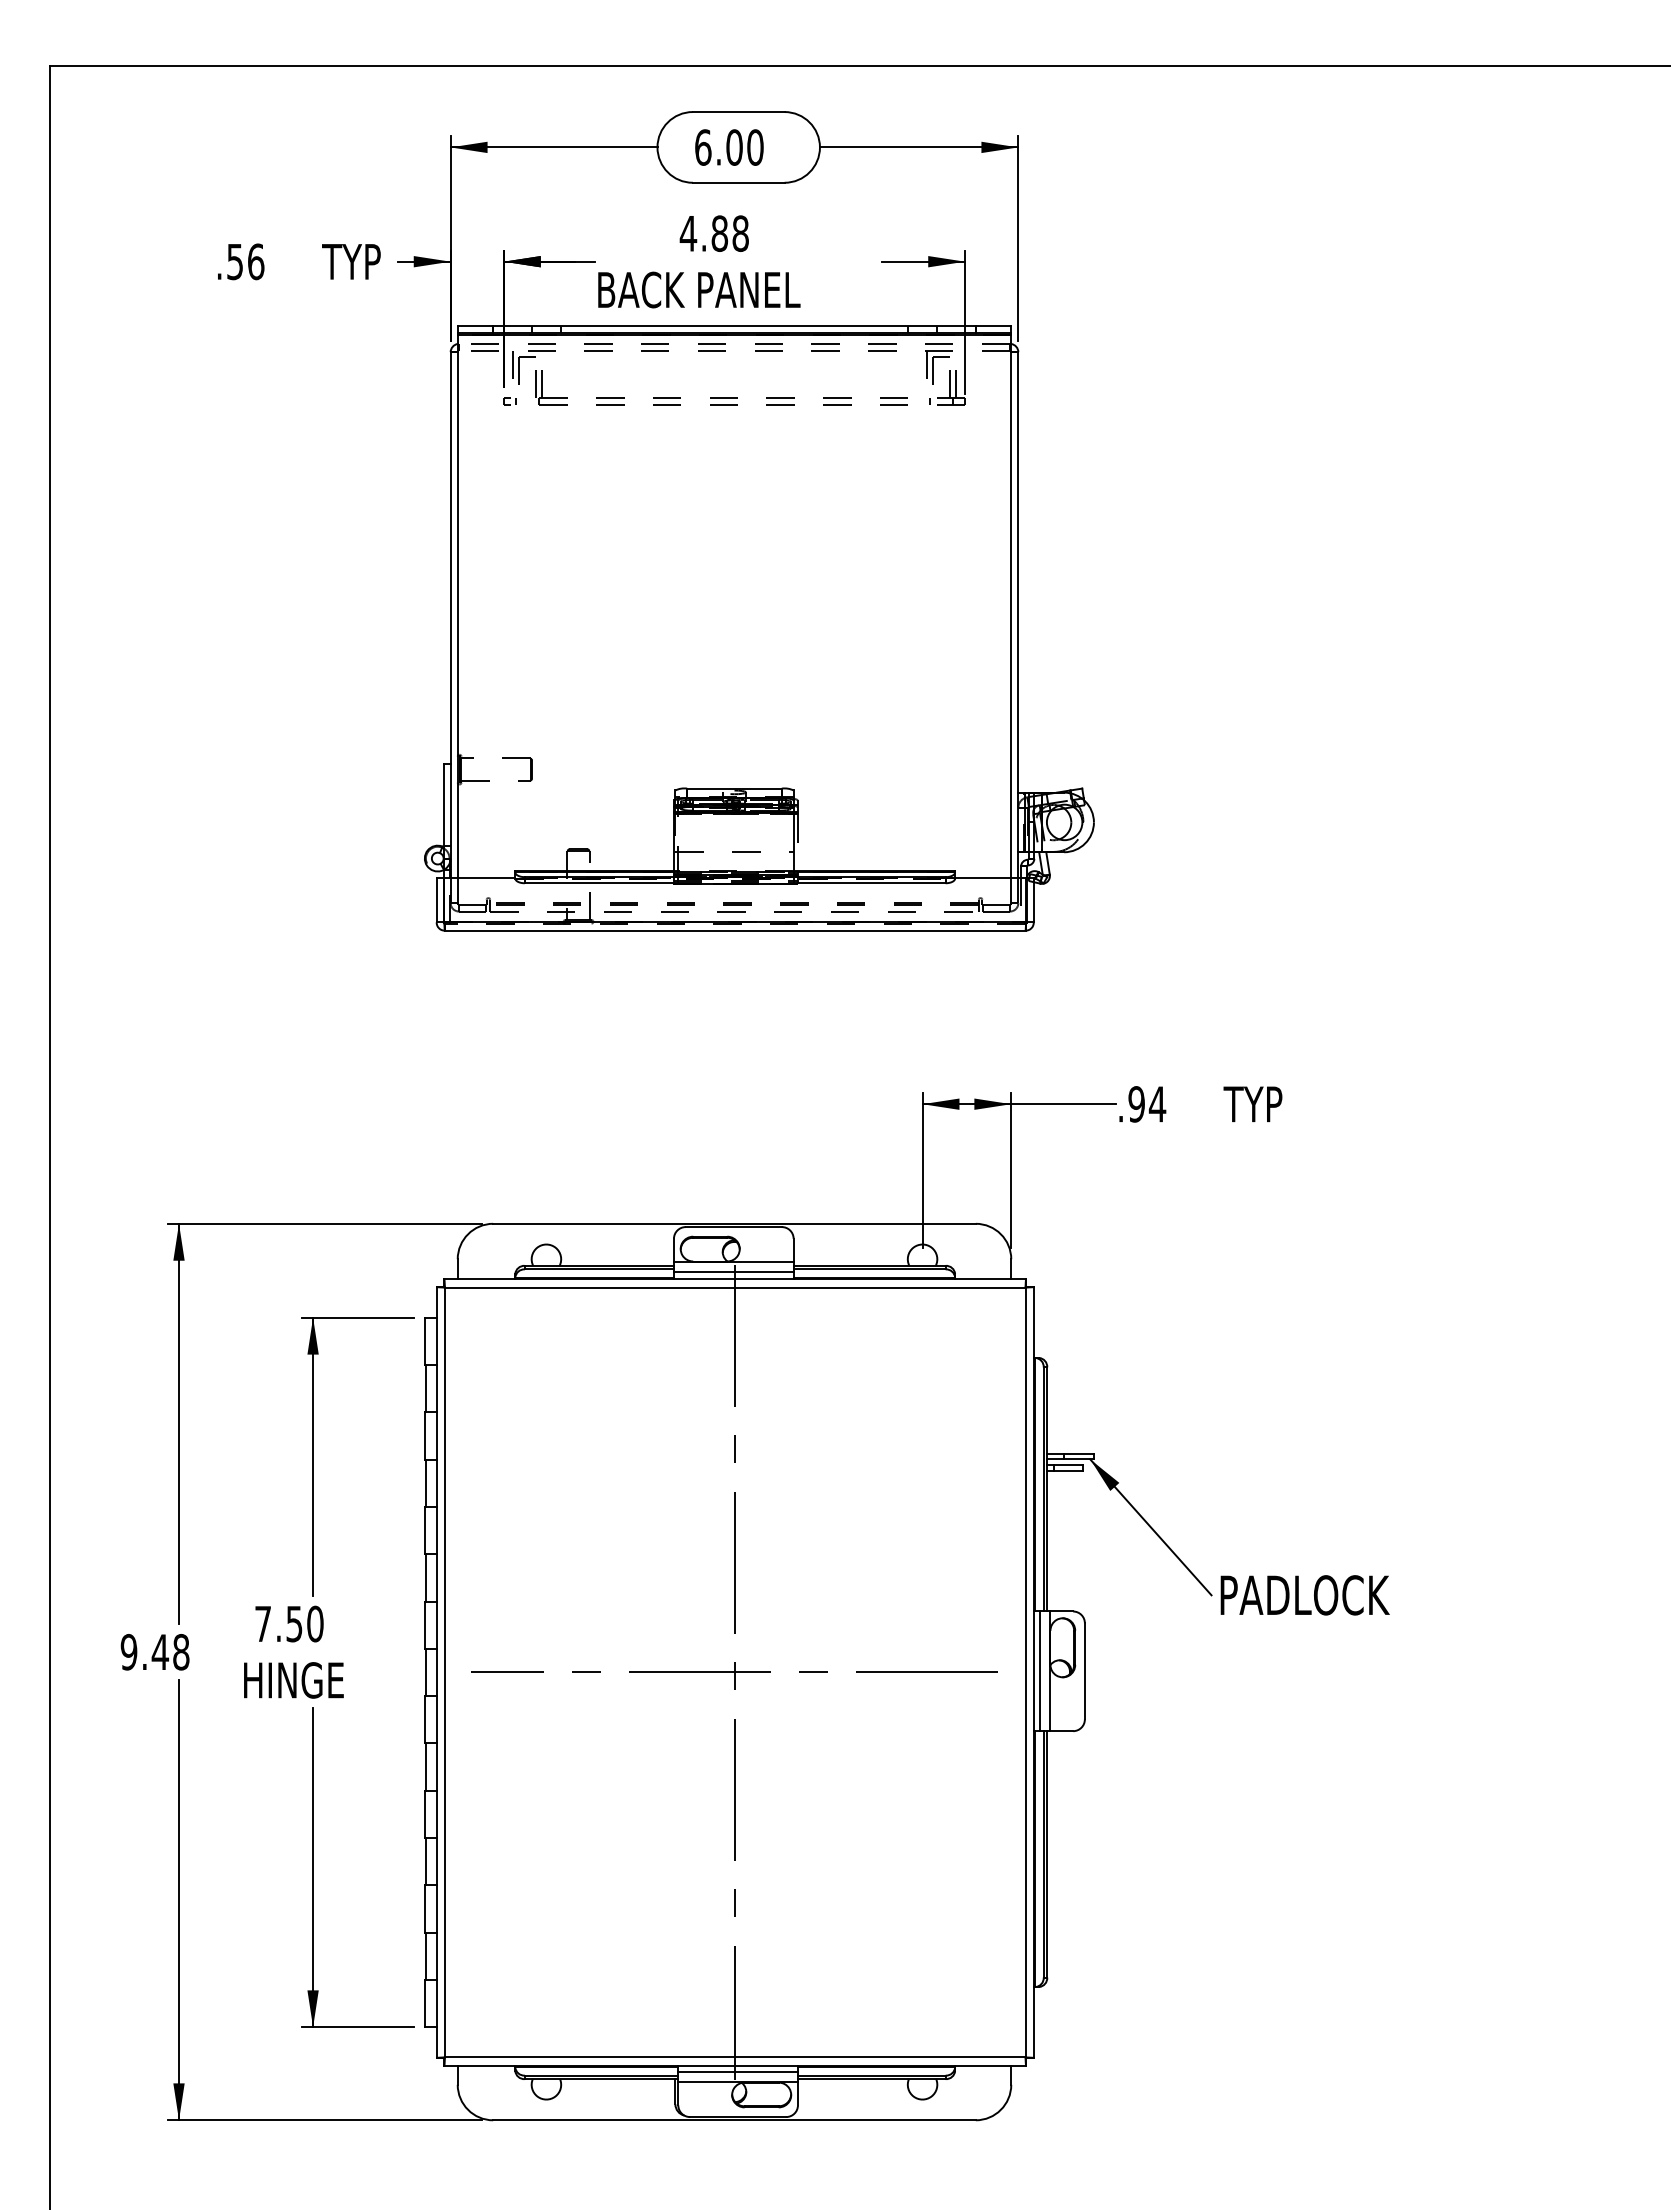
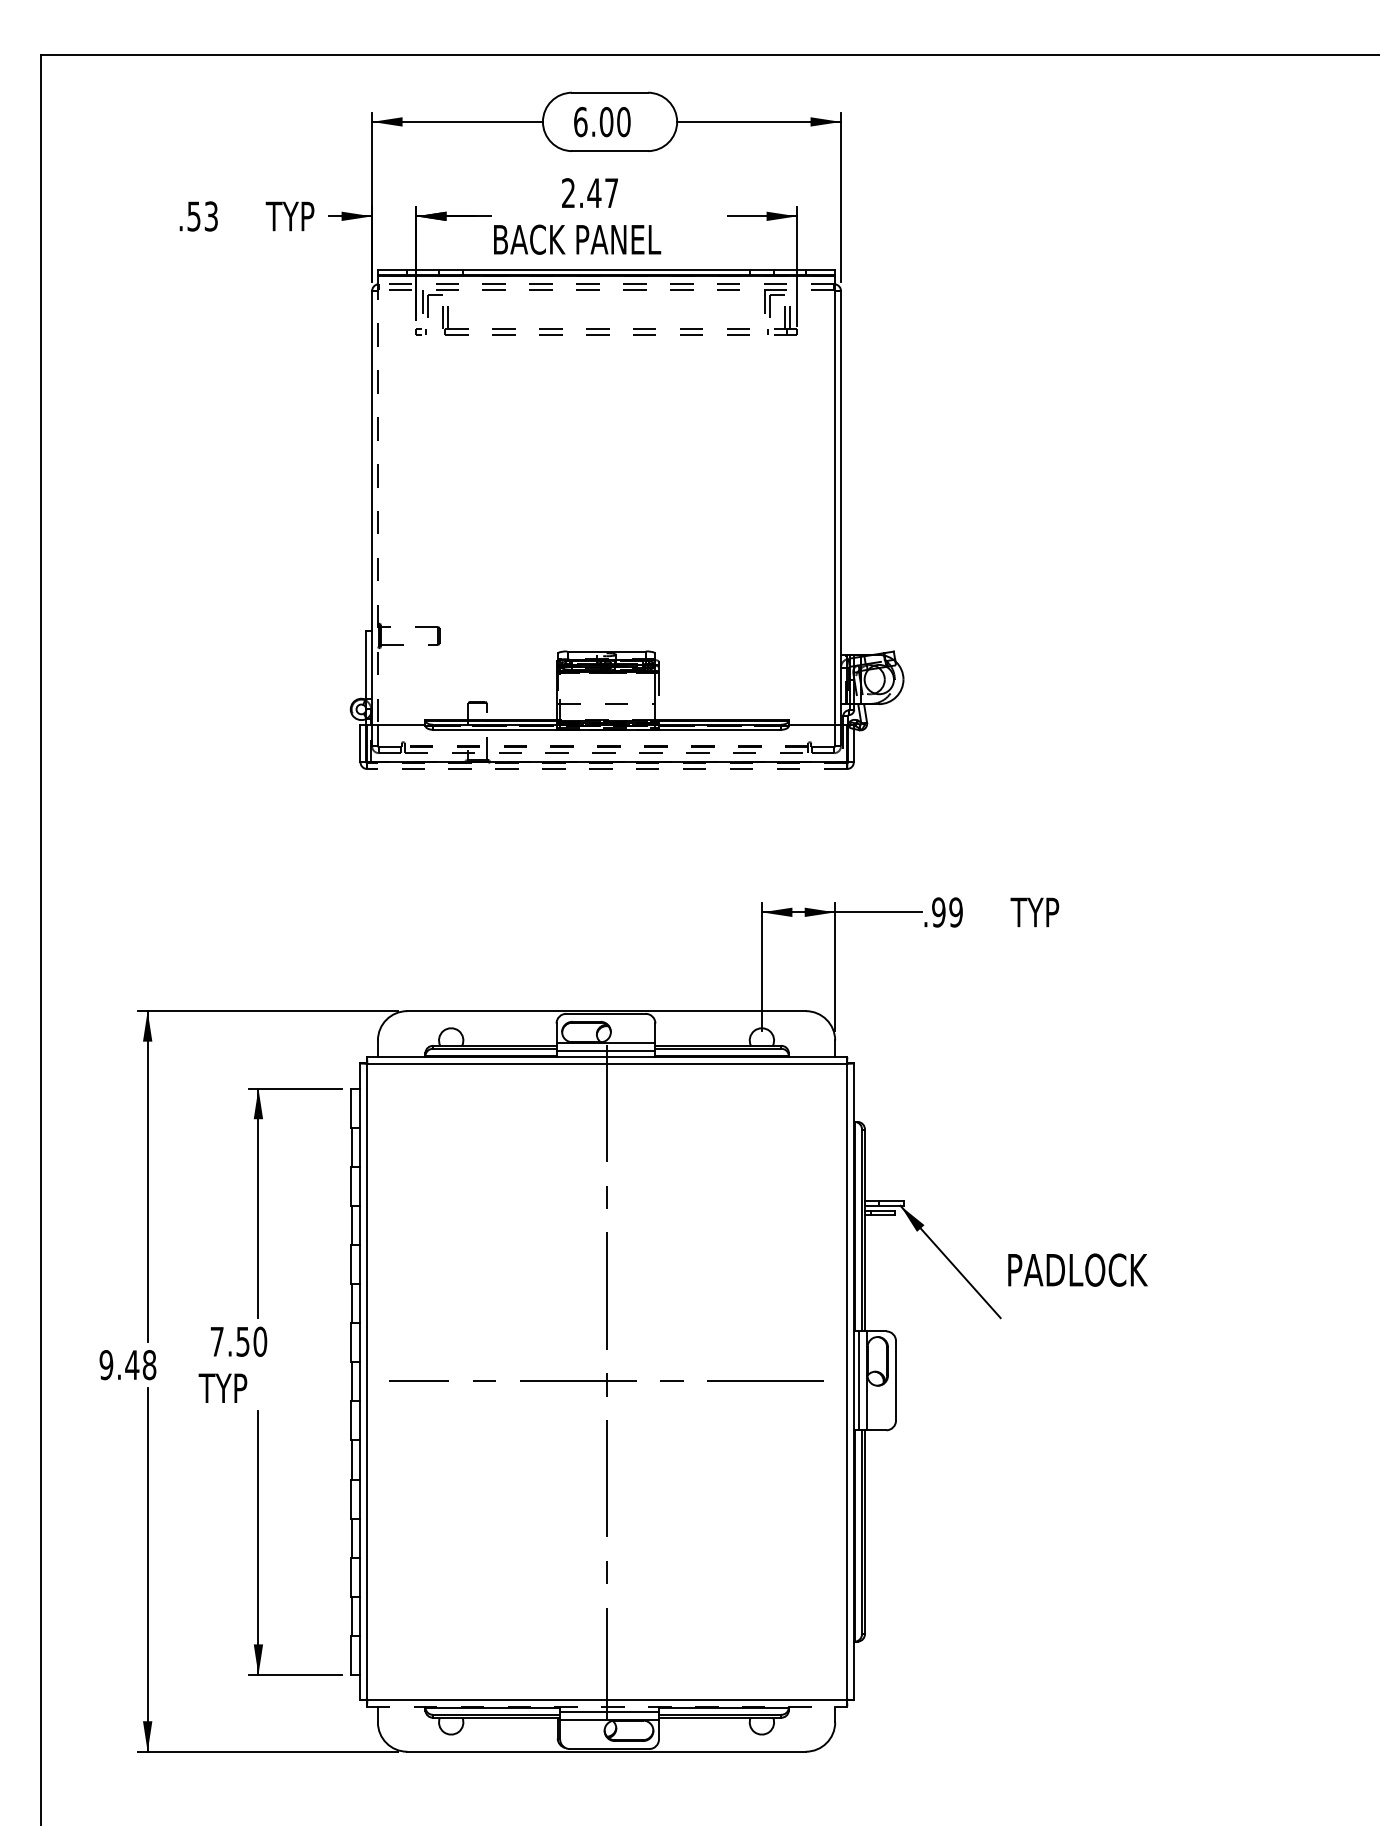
text: (713, 233) -> (589, 193), 4.88 -> 2.47
text: (256, 261) -> (211, 216), .56 -> .53
line: (457, 606) -> (377, 501), solid -> dashed
line: (734, 930) -> (606, 768), solid -> dashed
text: (1157, 1104) -> (956, 912), .94 -> .99
text: (1304, 1595) -> (1077, 1270), moved
text: (291, 1680) -> (240, 1388), HINGE -> TYP
line: (735, 2065) -> (607, 1706), solid -> dashed

